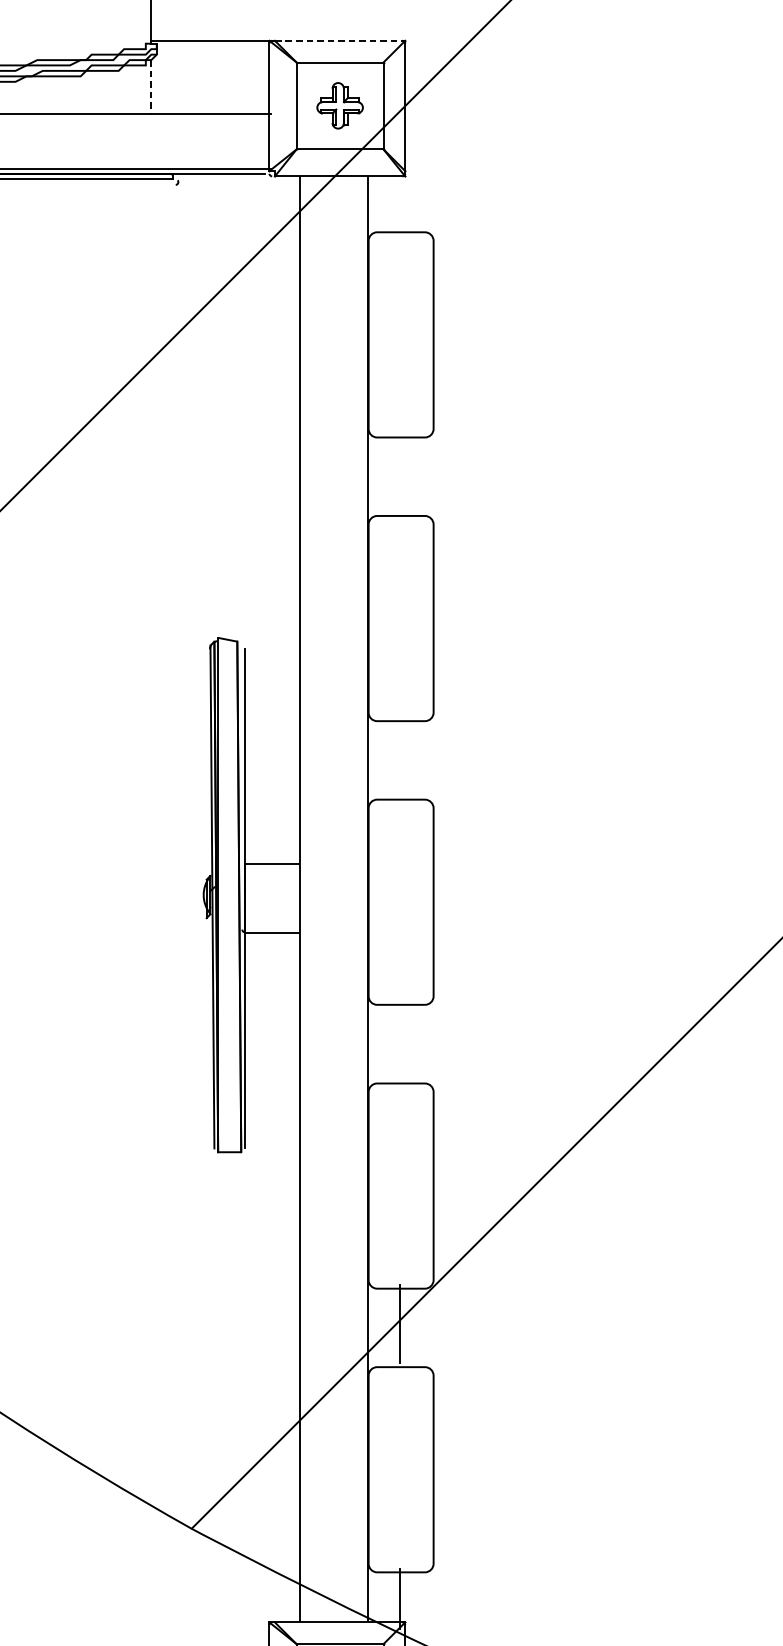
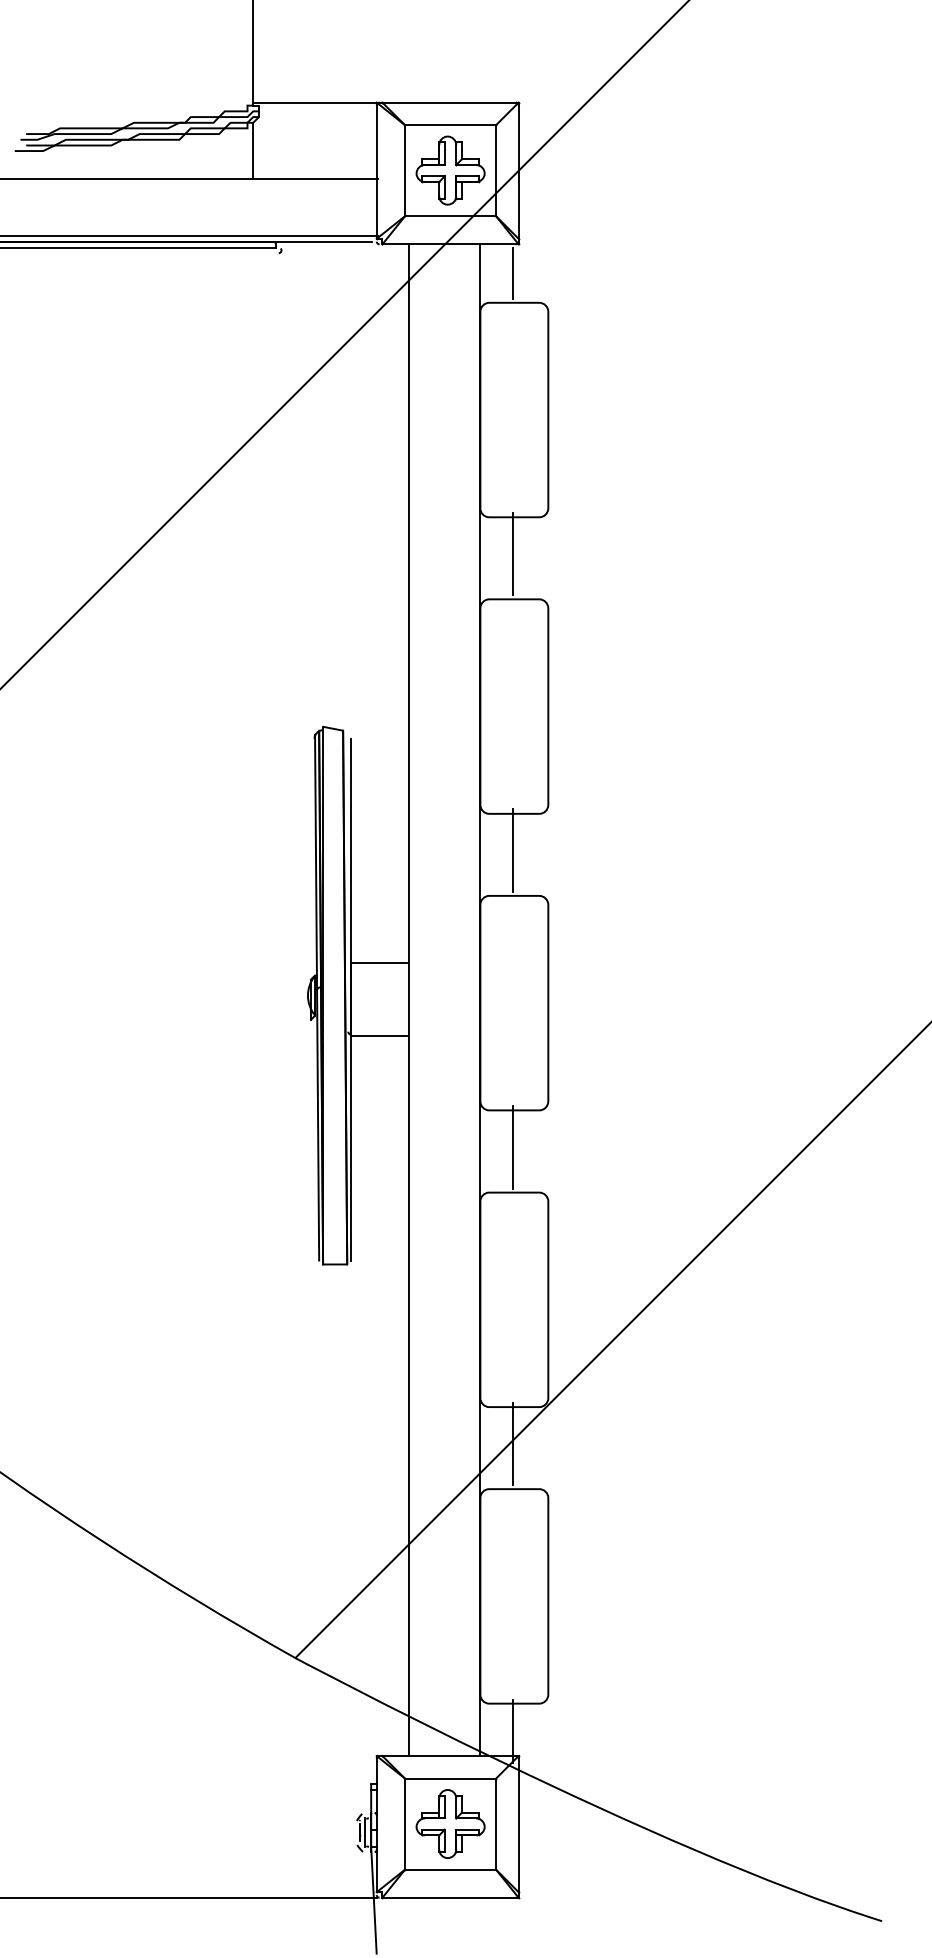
line: (341, 40) -> (451, 102), dashed -> solid
line: (151, 87) -> (253, 151), dashed -> solid
part: (340, 105) -> (450, 170), size x1.43
line: (400, 204) -> (513, 273), added
line: (400, 472) -> (513, 553), added
line: (400, 756) -> (513, 850), added
line: (400, 1040) -> (513, 1147), added

